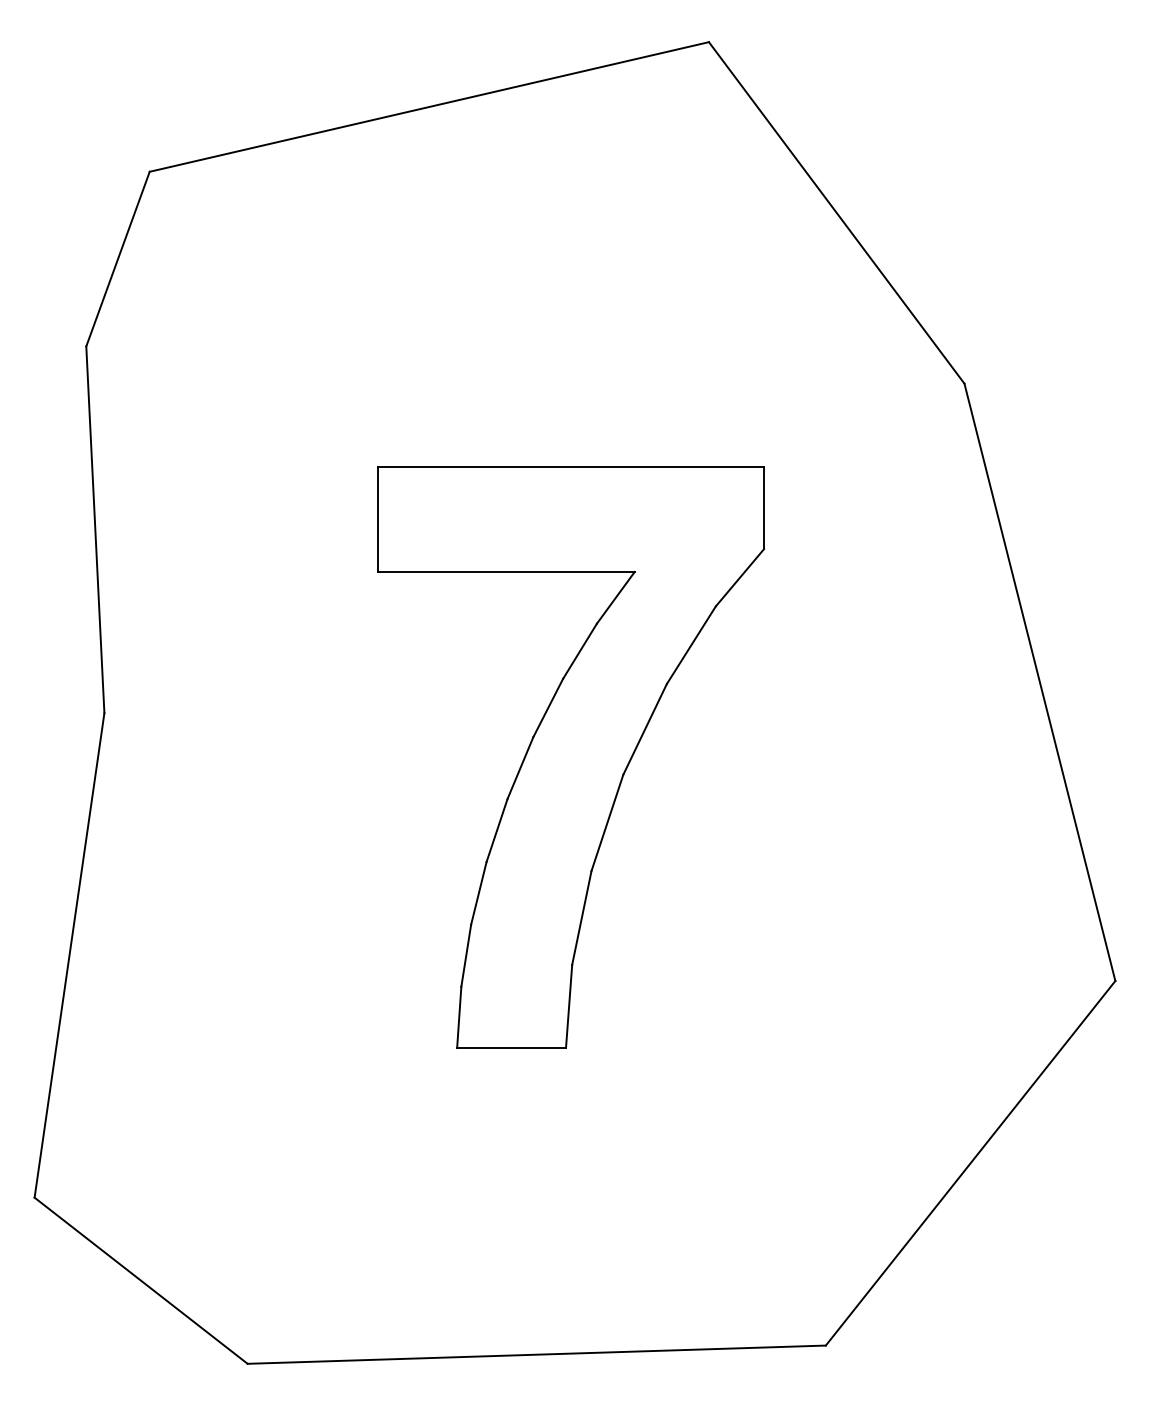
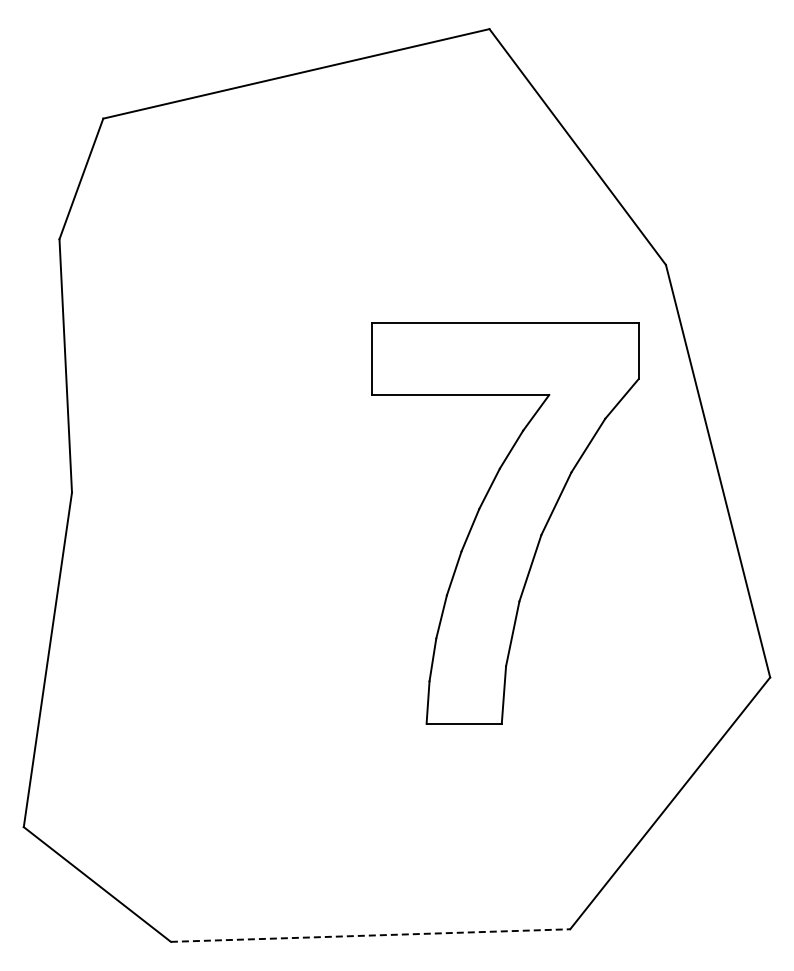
part: (571, 758) -> (505, 523), moved
line: (536, 1354) -> (370, 935), solid -> dashed

